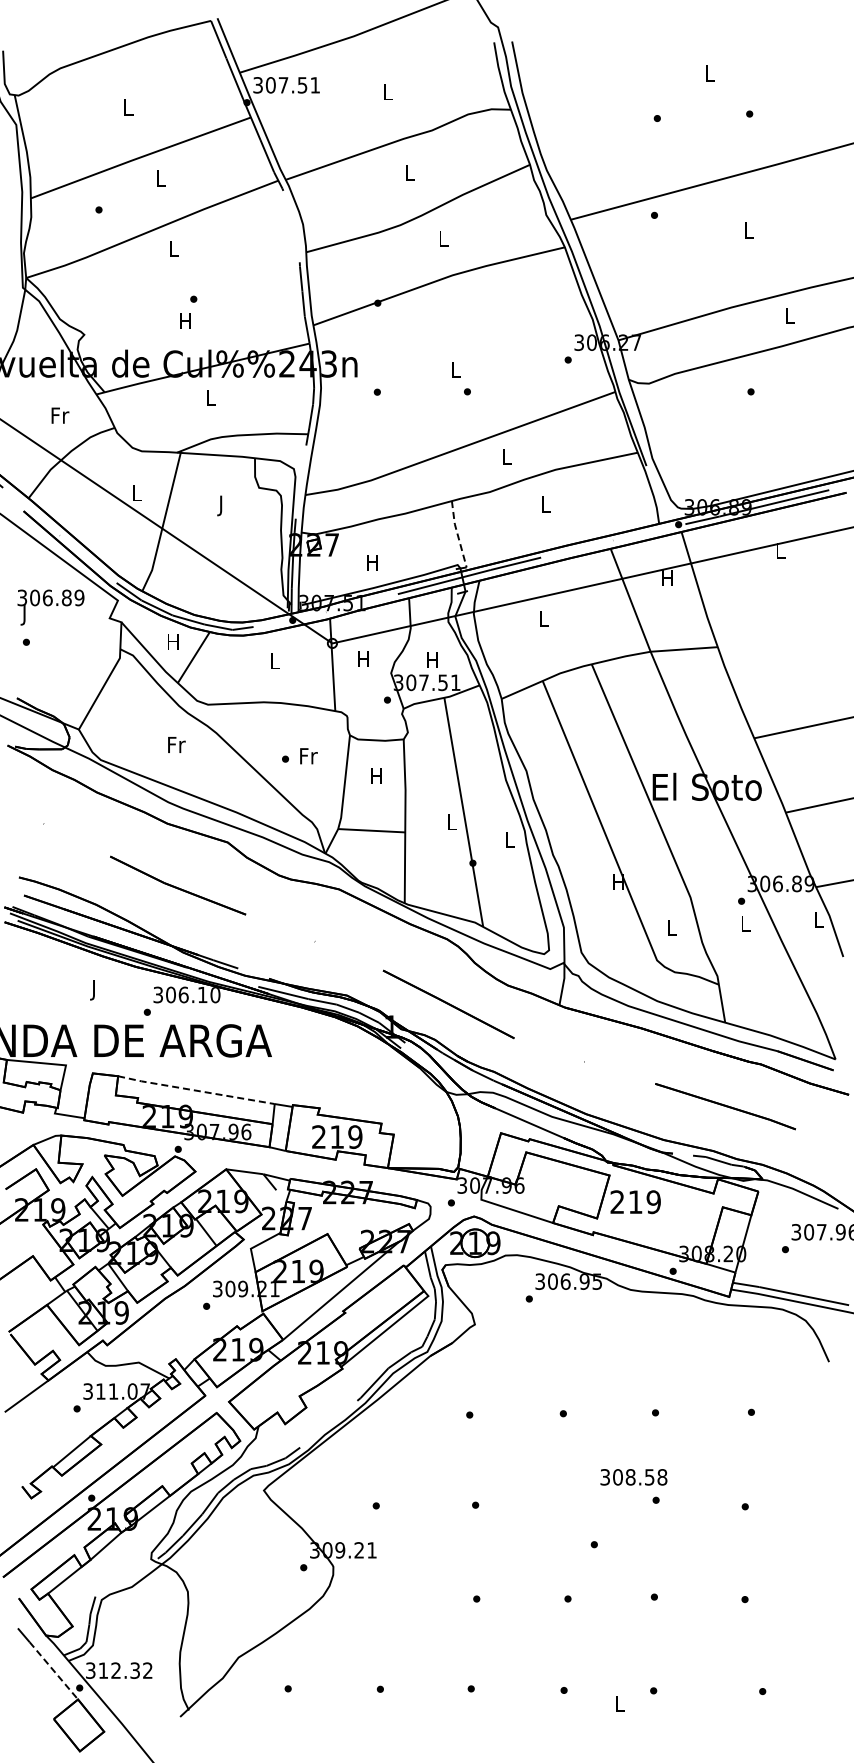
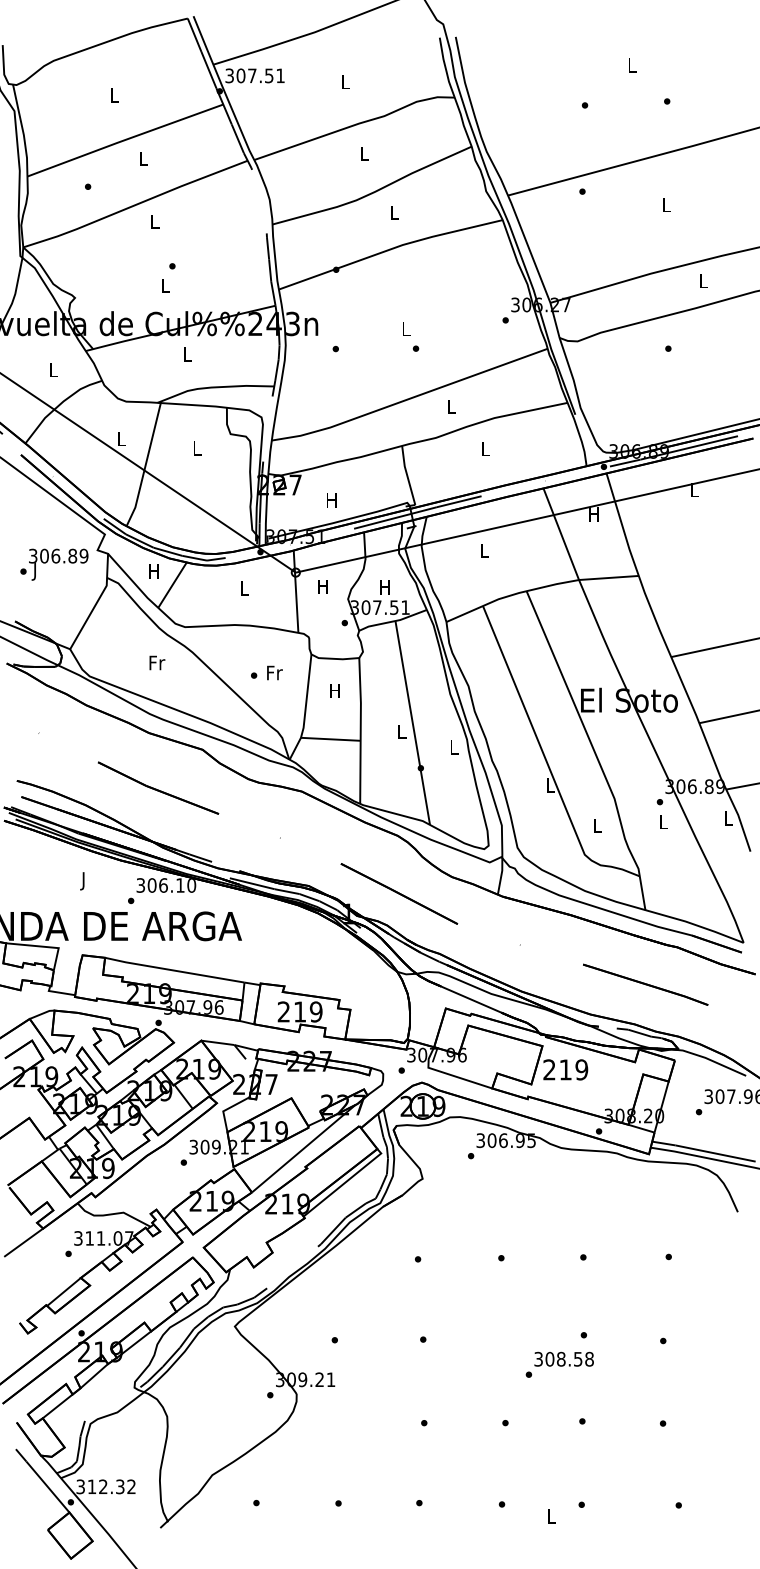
text: (185, 320) -> (165, 285), H -> L
text: (60, 415) -> (53, 369), Fr -> L
text: (221, 505) -> (197, 449), J -> L
line: (457, 533) -> (407, 474), dashed -> solid
text: (50, 607) -> (58, 564), moved
text: (618, 881) -> (550, 784), H -> L
line: (196, 1090) -> (174, 970), dashed -> solid
text: (633, 1477) -> (563, 1359), moved
line: (53, 1670) -> (47, 1486), dashed -> solid

